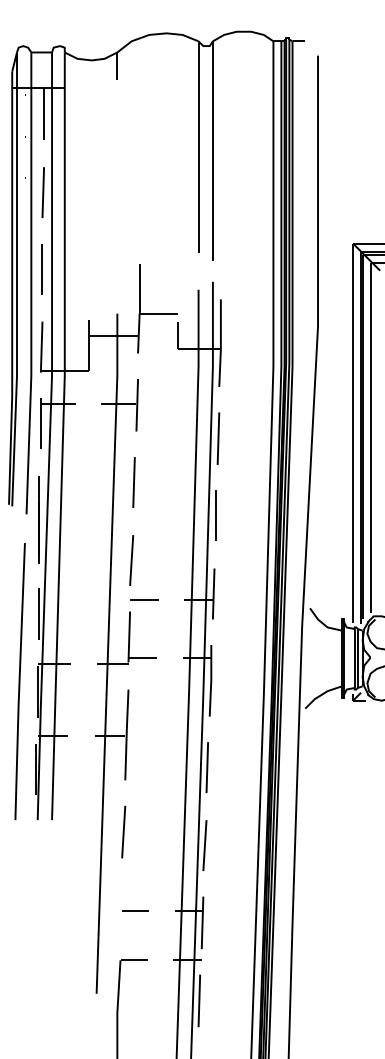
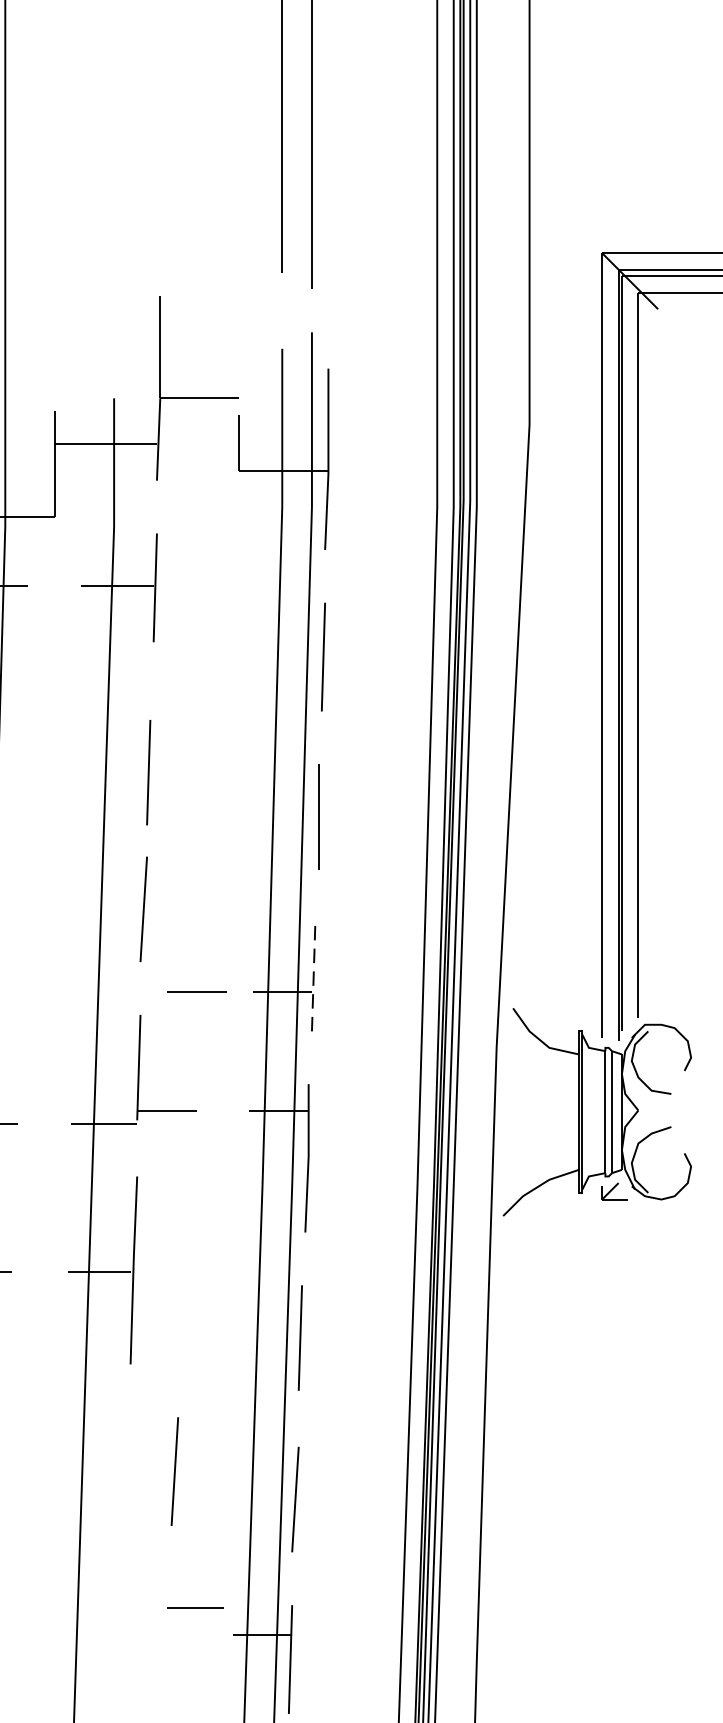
line: (133, 482) -> (147, 772), moved
line: (213, 593) -> (313, 977), solid -> dashed
line: (144, 599) -> (197, 990), moved
line: (123, 831) -> (174, 1470), moved
line: (135, 910) -> (195, 1606), moved

